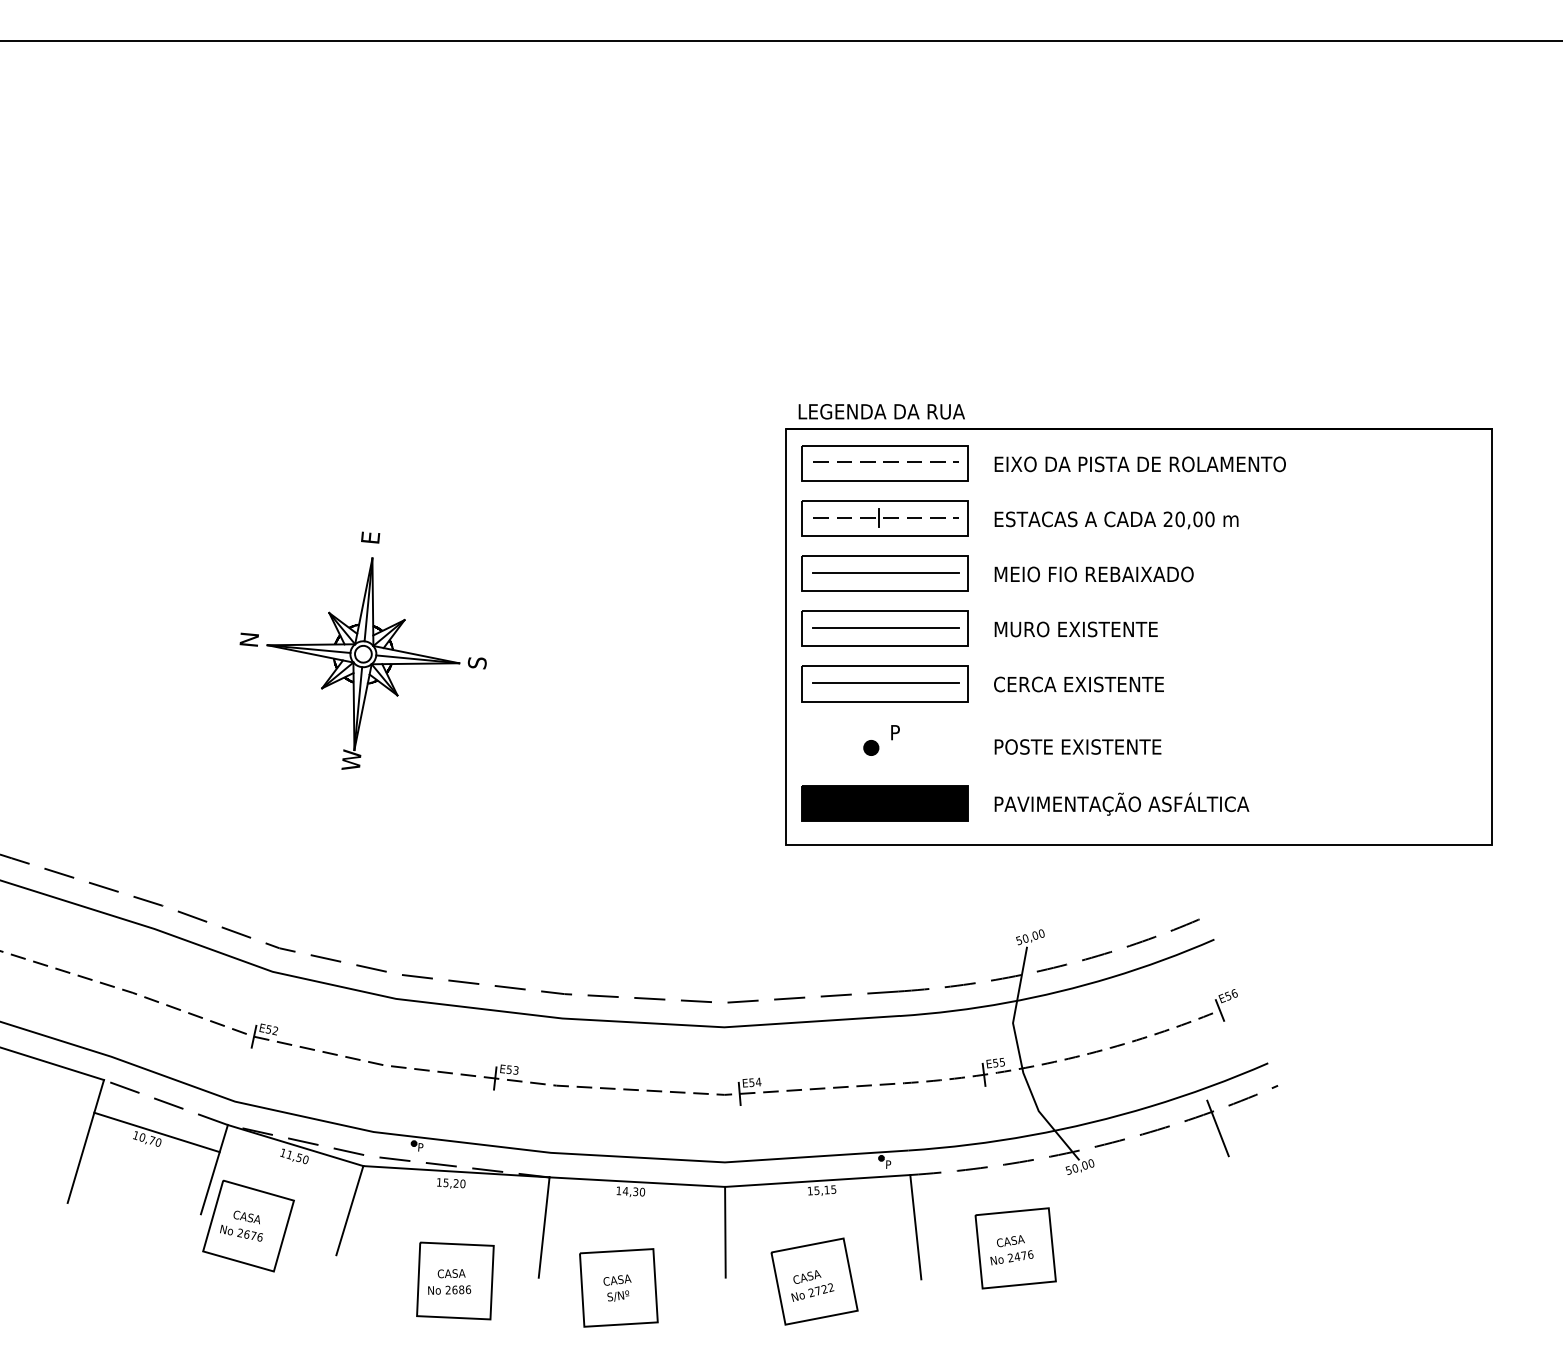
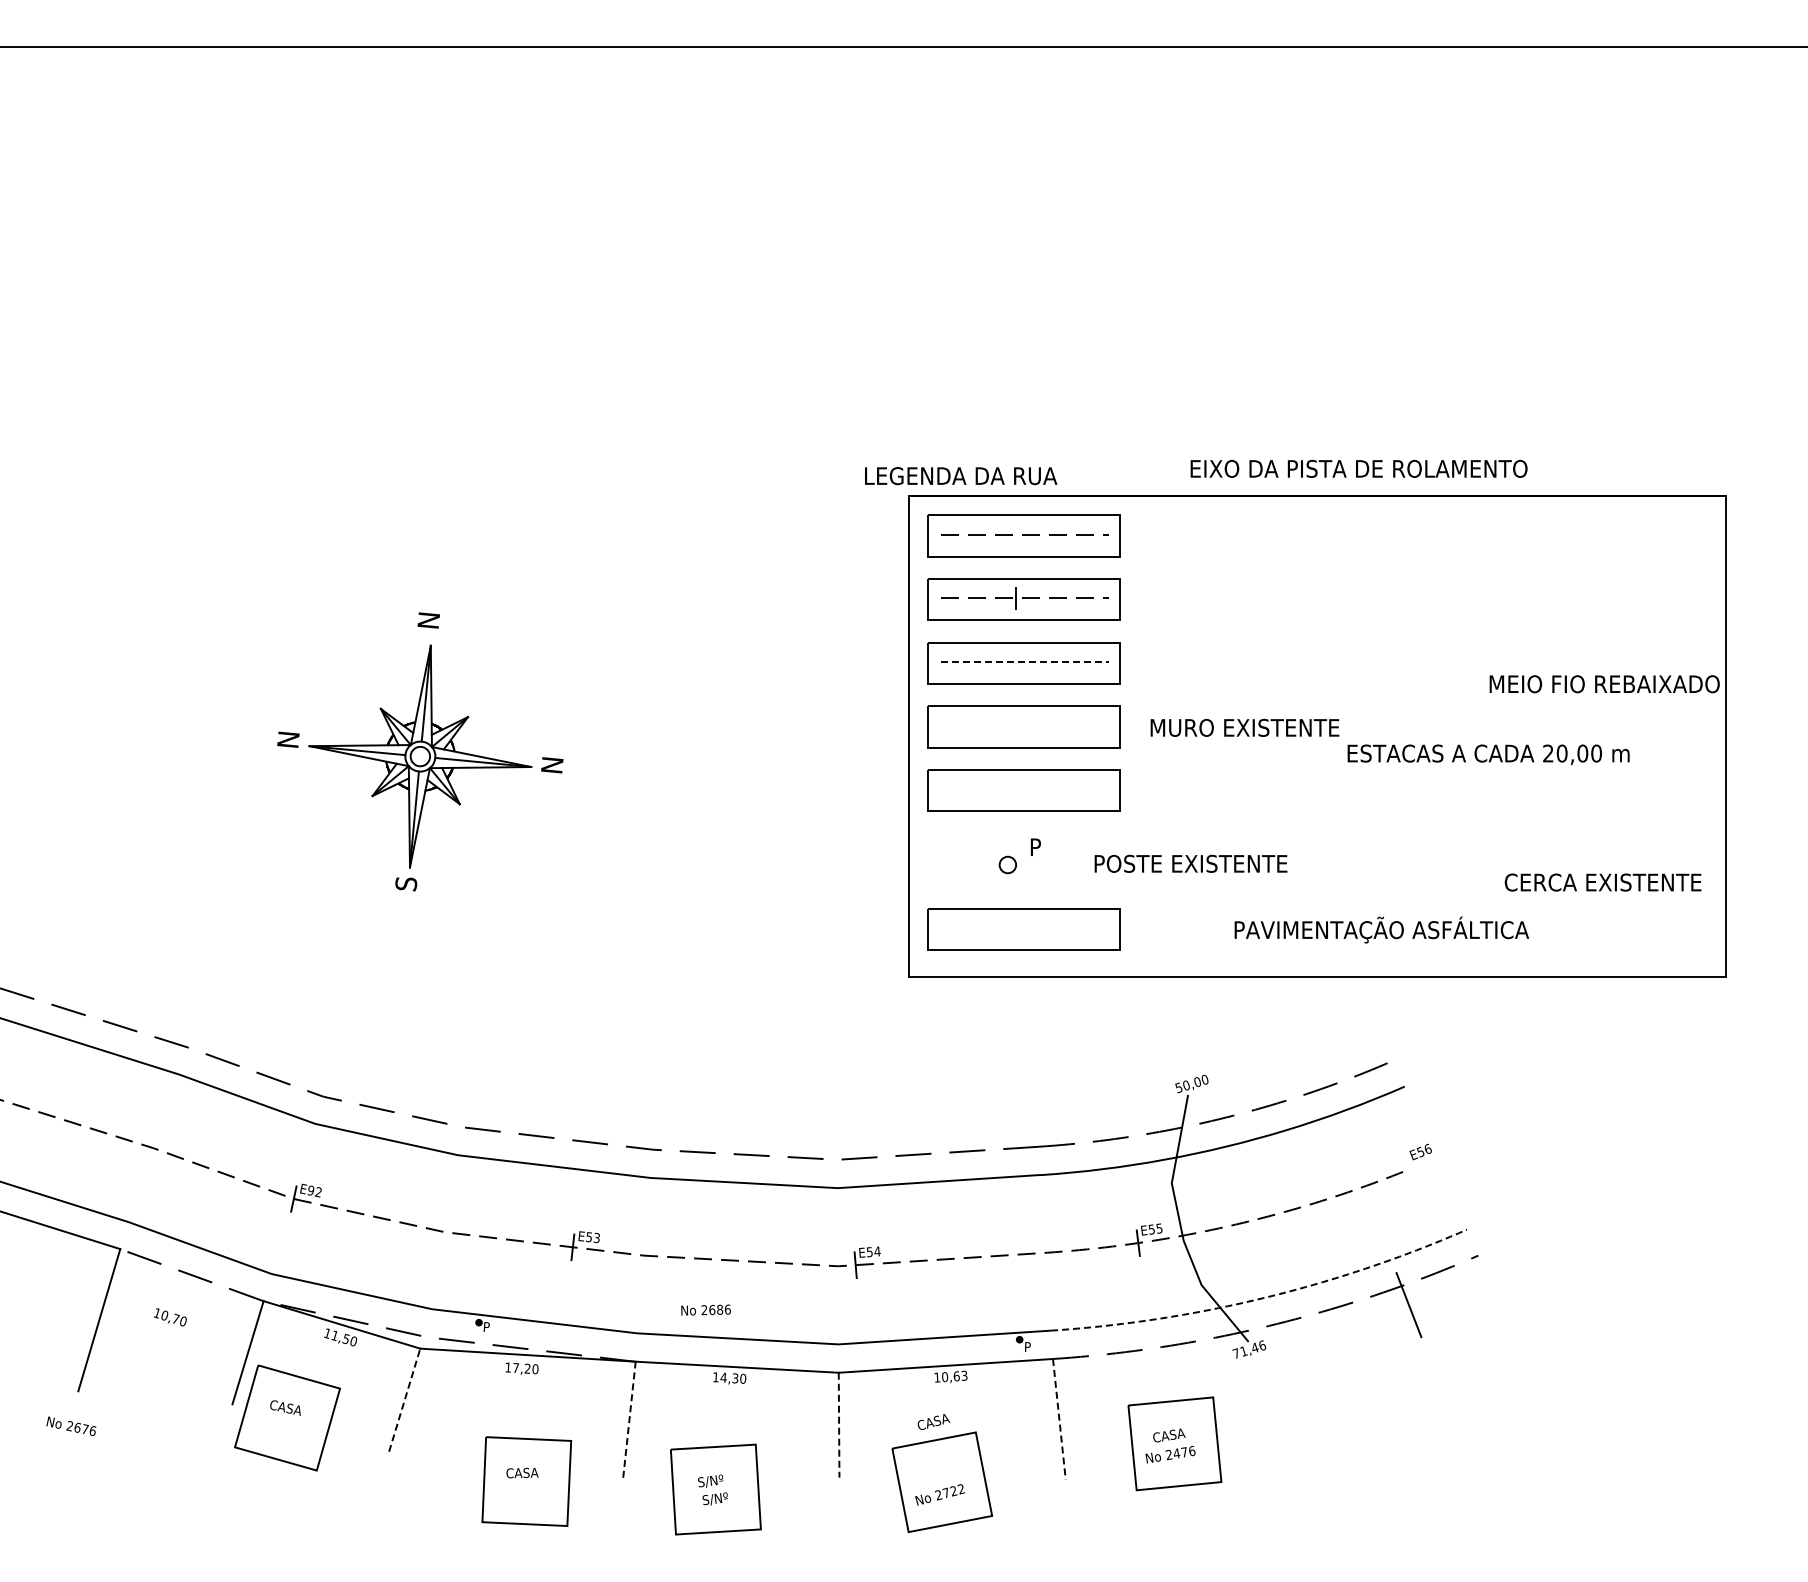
text: (882, 412) -> (961, 476), moved
text: (1139, 463) -> (1358, 468), moved
text: (1116, 520) -> (1488, 754), moved
text: (370, 535) -> (428, 619), E -> N
line: (886, 572) -> (1025, 662), solid -> dashed
text: (1094, 574) -> (1604, 684), moved
line: (885, 627) -> (1024, 725), removed
text: (477, 661) -> (552, 765), S -> N
line: (885, 682) -> (1024, 789), removed
text: (1078, 684) -> (1602, 882), moved
text: (1077, 746) -> (1190, 863), moved
fill: (870, 747) -> (1007, 864), removed
text: (351, 759) -> (406, 878), W -> S
fill: (884, 802) -> (1023, 928), removed
text: (1121, 803) -> (1381, 929), moved
line: (1219, 1010) -> (1410, 1168), removed
text: (268, 1029) -> (310, 1190), E52 -> E92
line: (1093, 1121) -> (1264, 1297), solid -> dashed
line: (156, 1132) -> (181, 1309), removed
text: (1080, 1166) -> (1249, 1349), 50,00 -> 71,46
text: (446, 1183) -> (516, 1368), 15,20 -> 17,20
text: (825, 1190) -> (954, 1376), 15,15 -> 10,63
line: (349, 1210) -> (404, 1400), solid -> dashed
line: (544, 1227) -> (629, 1419), solid -> dashed
line: (915, 1227) -> (1059, 1419), solid -> dashed
line: (725, 1232) -> (839, 1425), solid -> dashed
text: (241, 1233) -> (71, 1426), moved
text: (807, 1276) -> (933, 1421), moved
text: (617, 1280) -> (714, 1480), CASA -> S/Nº
text: (449, 1289) -> (705, 1309), moved

